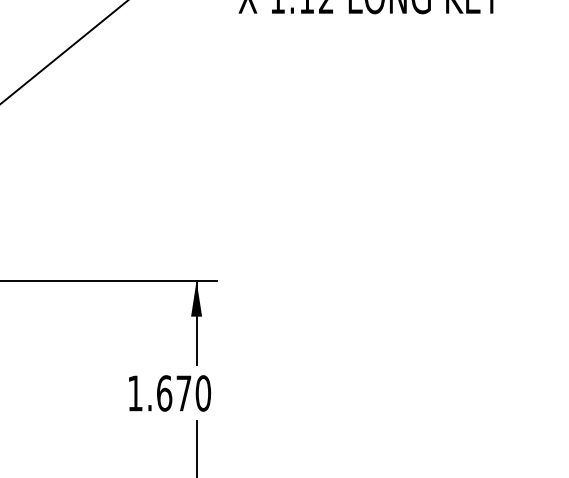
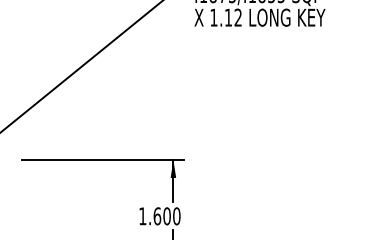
text: (182, 393) -> (166, 216), 1.670 -> 1.600

